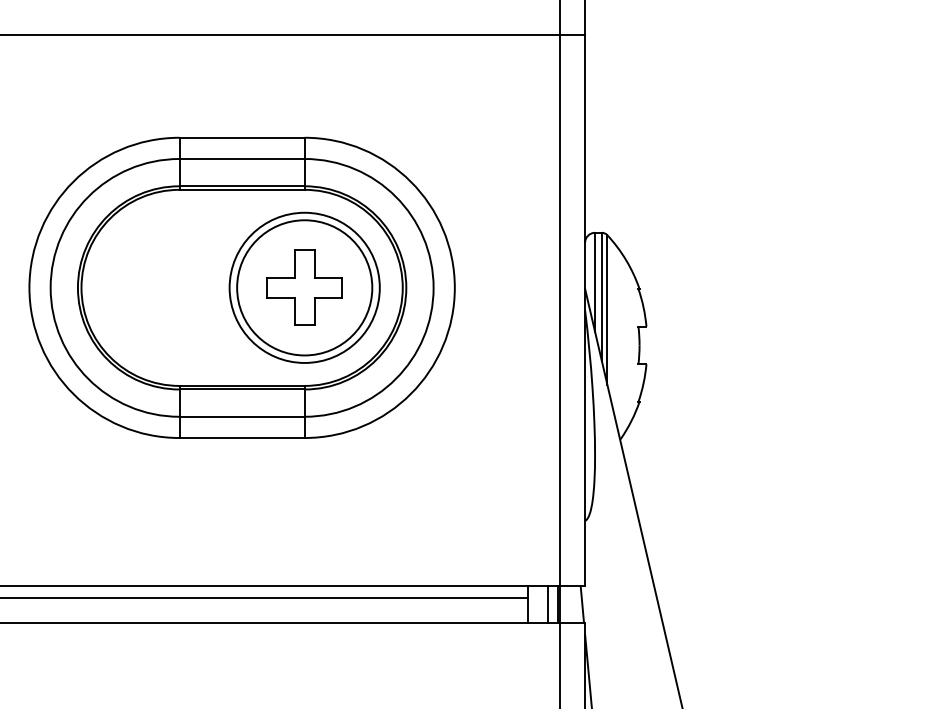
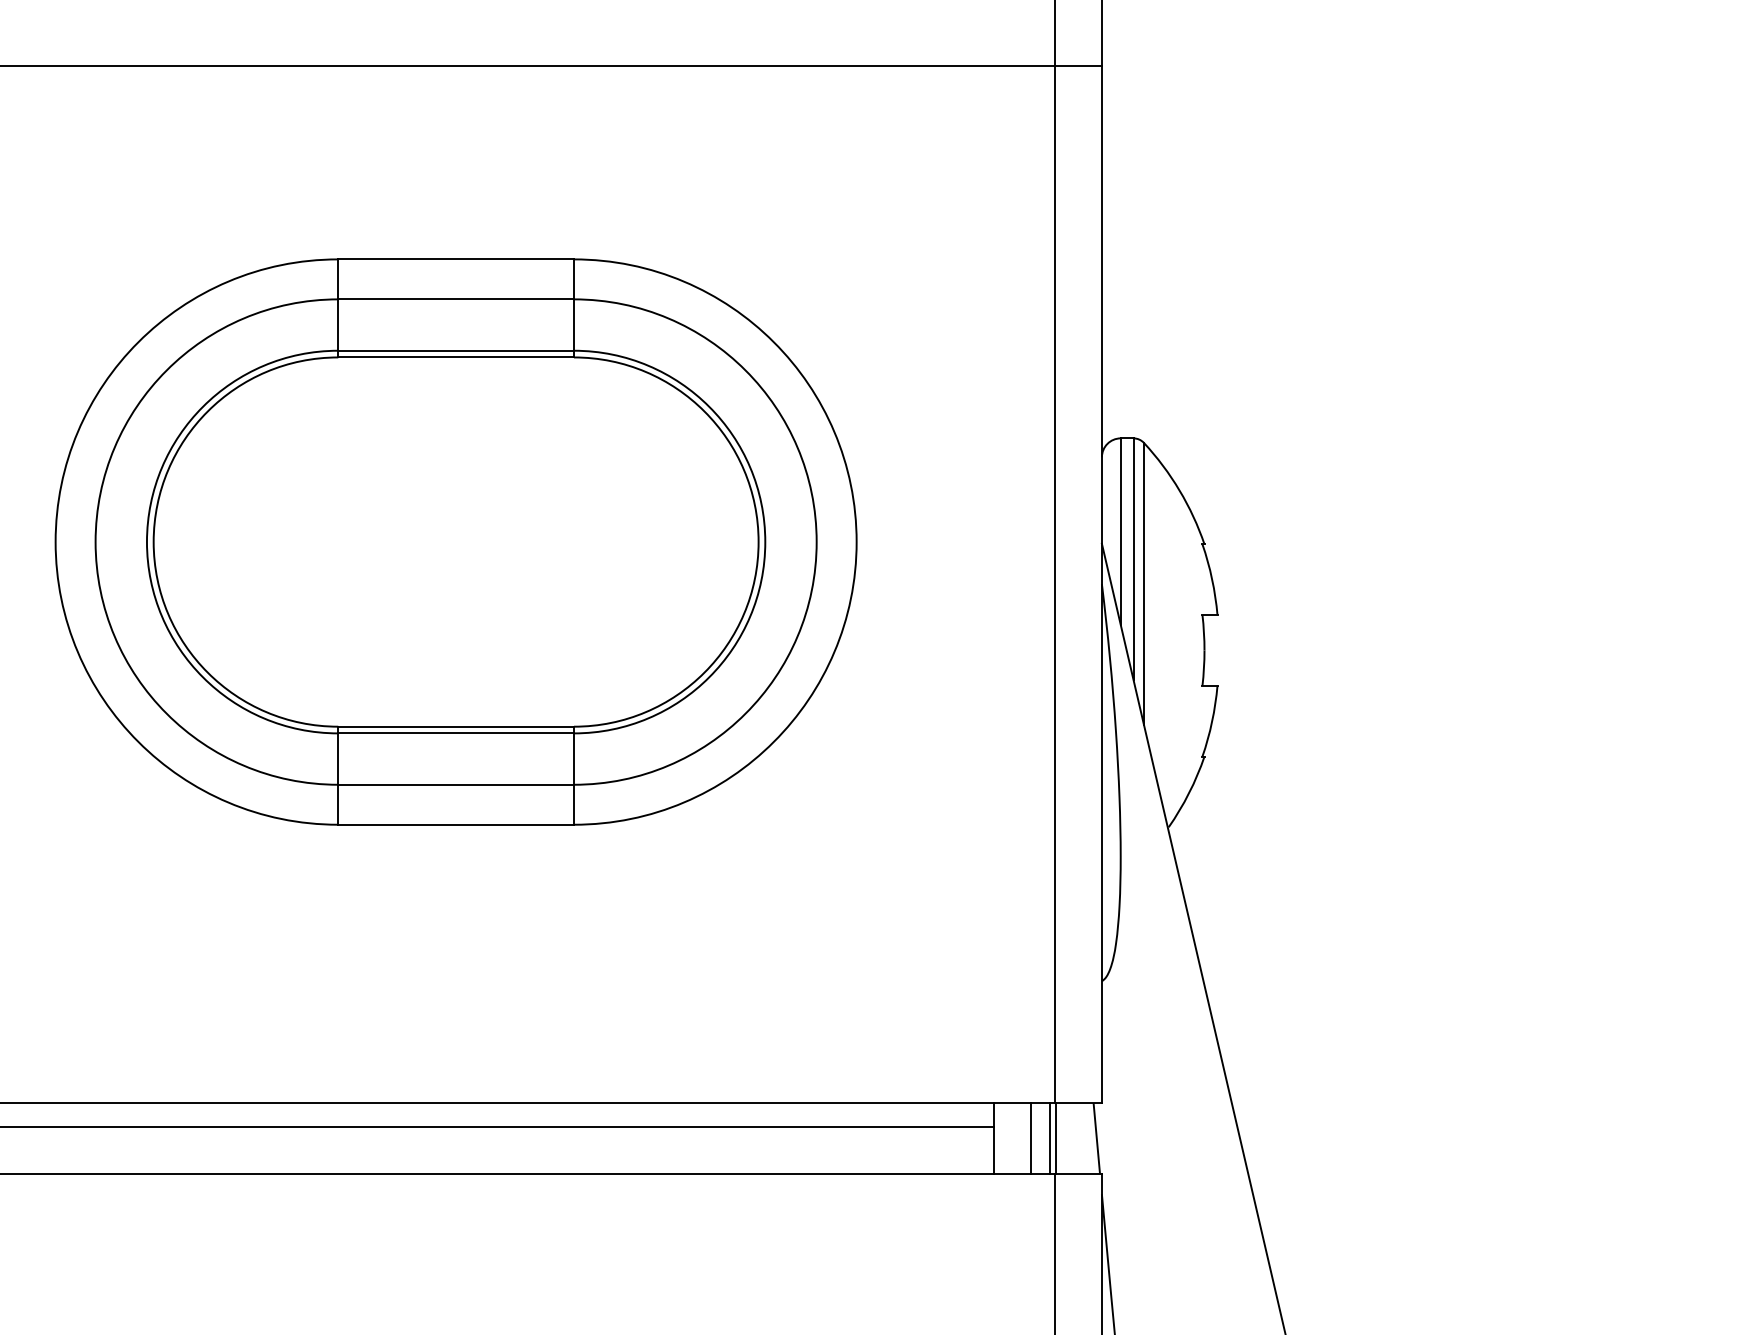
part: (304, 287) -> (573, 541), removed

